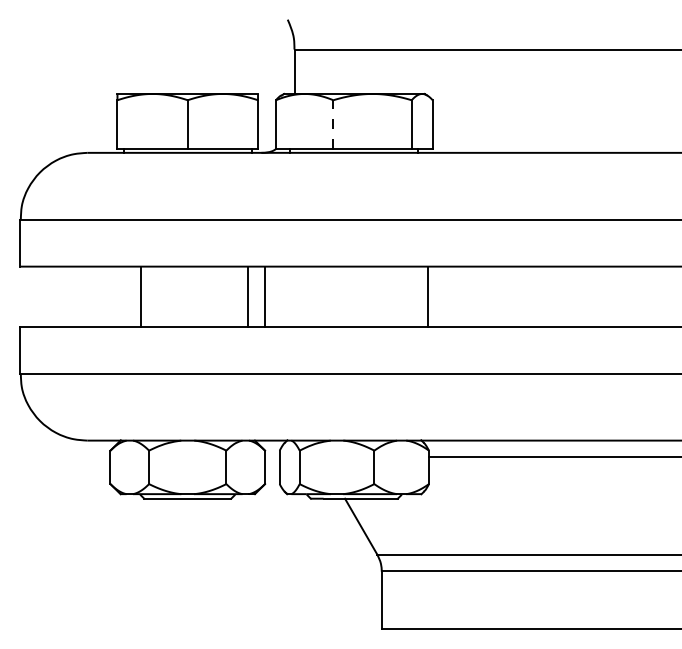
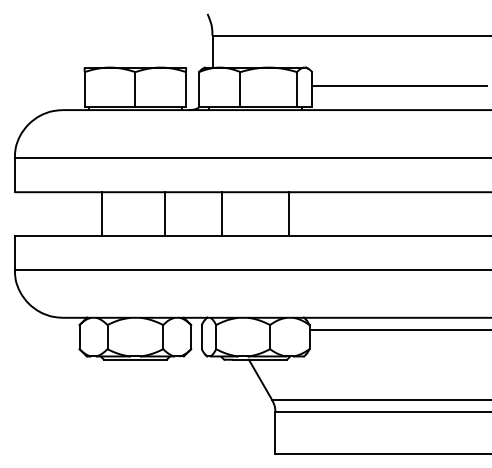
line: (553, 119) -> (399, 86), added
line: (333, 124) -> (240, 89), dashed -> solid
line: (248, 296) -> (164, 213), moved
line: (264, 296) -> (221, 213), moved
line: (428, 296) -> (289, 213), moved

